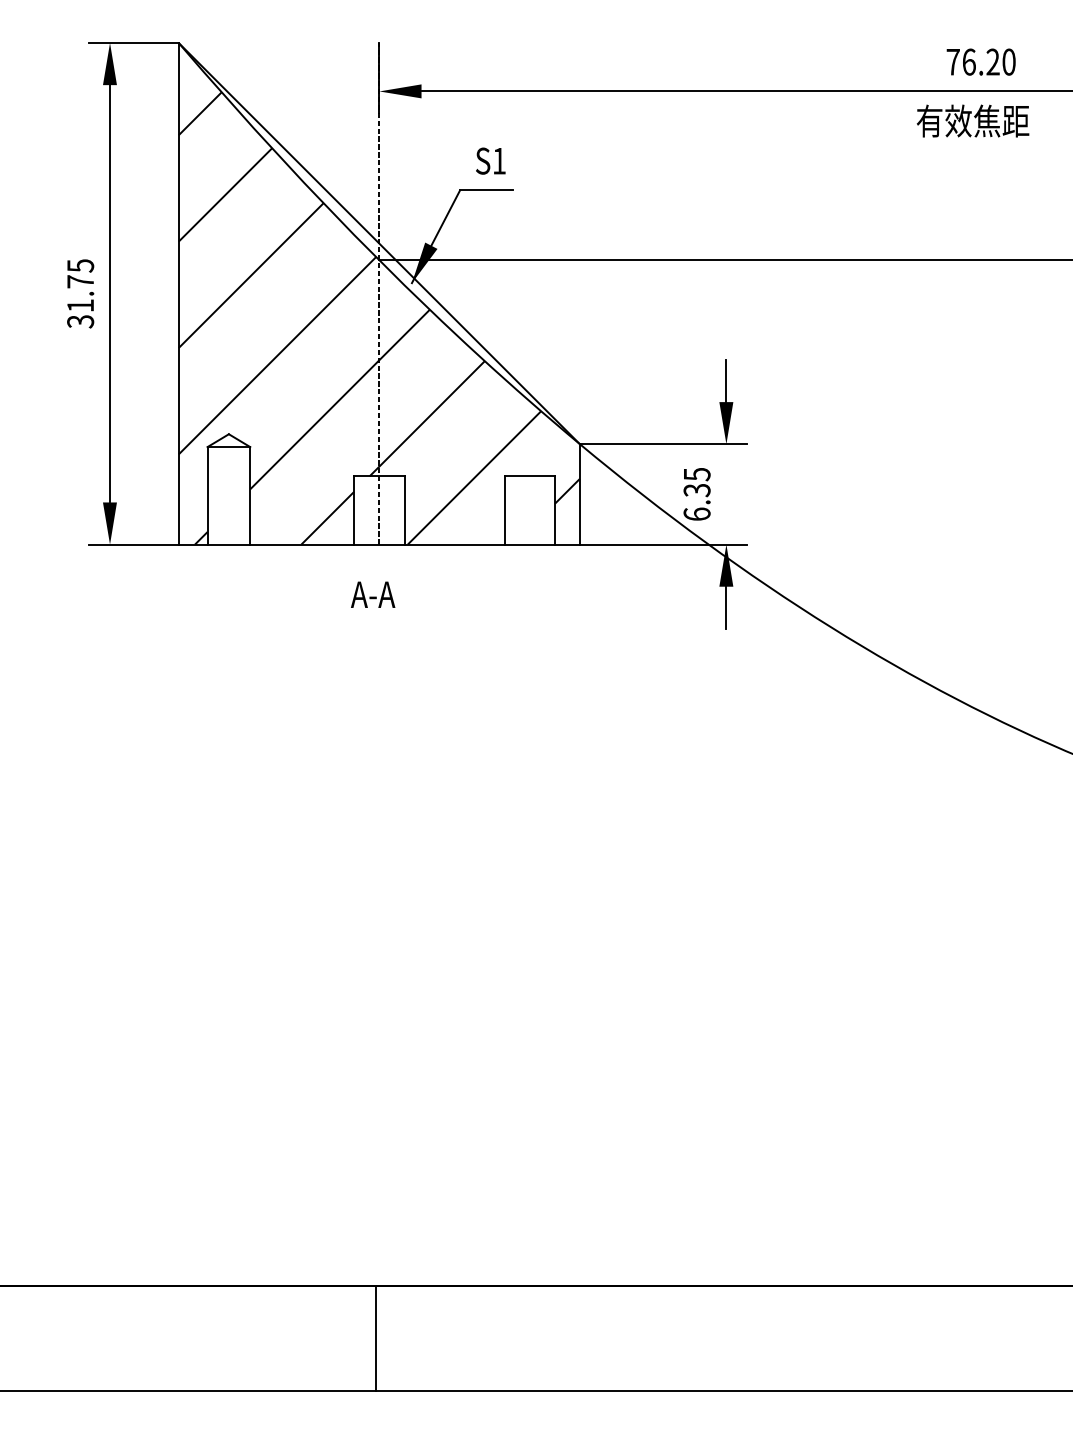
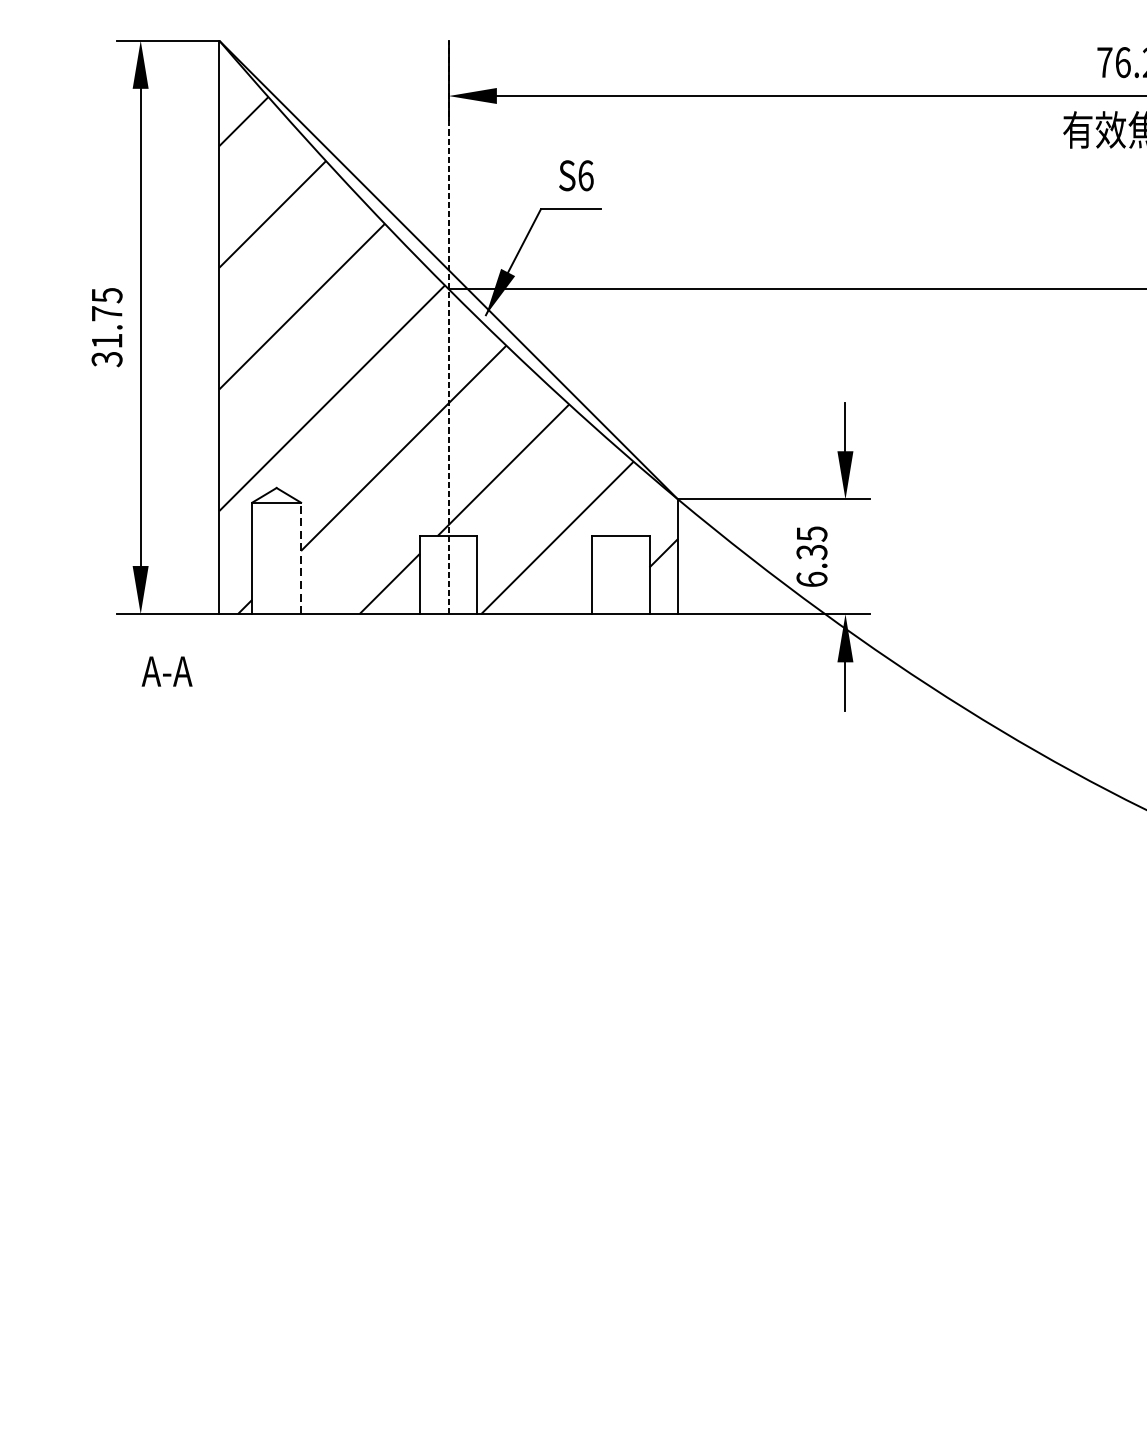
text: (499, 160) -> (586, 175), S1 -> S6
line: (250, 495) -> (301, 558), solid -> dashed
text: (373, 594) -> (167, 671), moved

